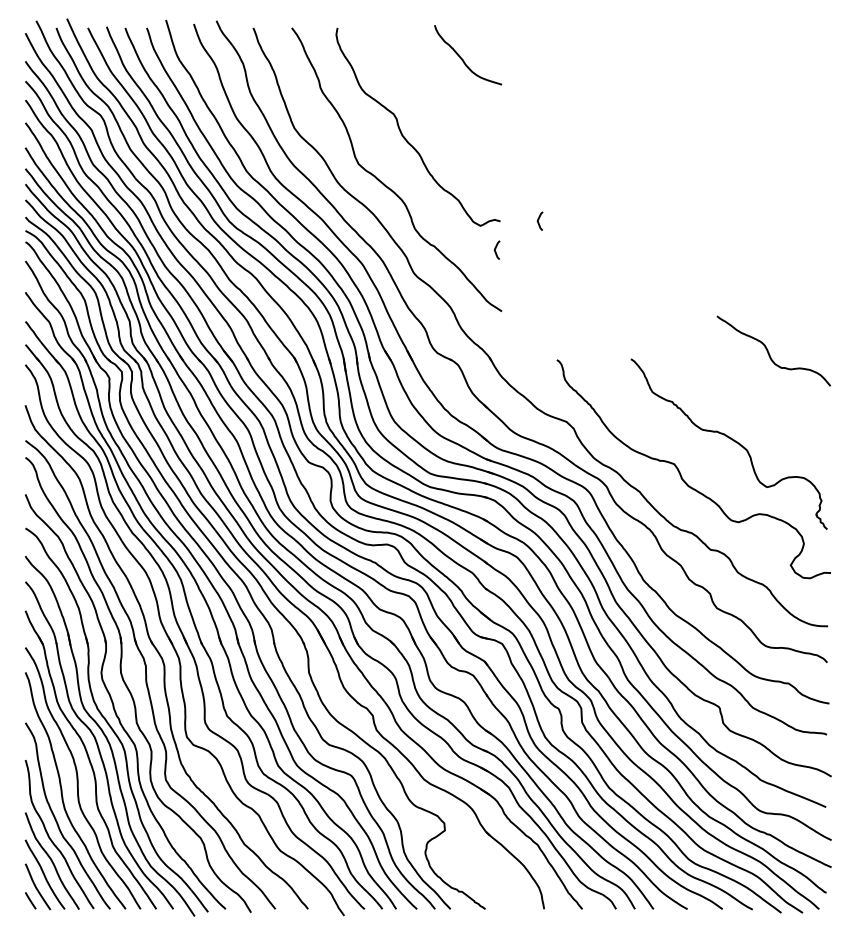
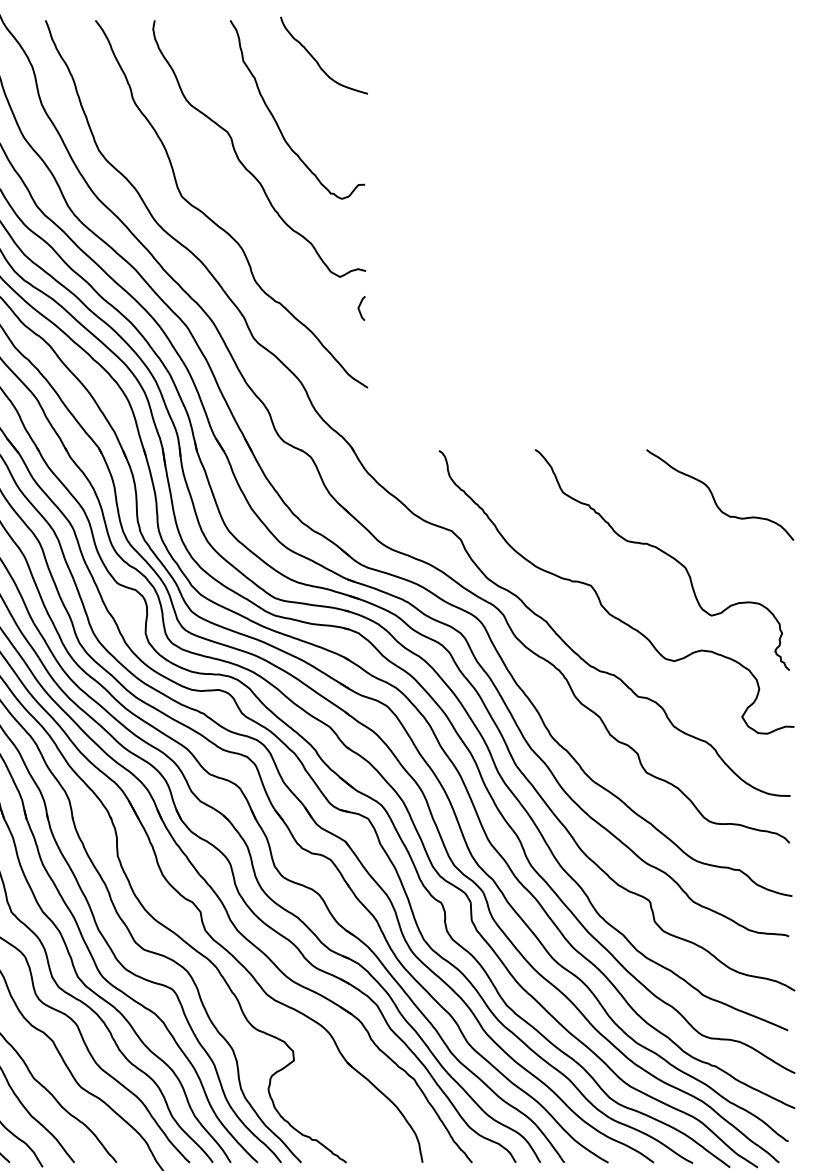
curve: (431, 104) -> (276, 119), added
curve: (539, 219) -> (416, 268), removed
curve: (769, 352) -> (714, 496), moved

